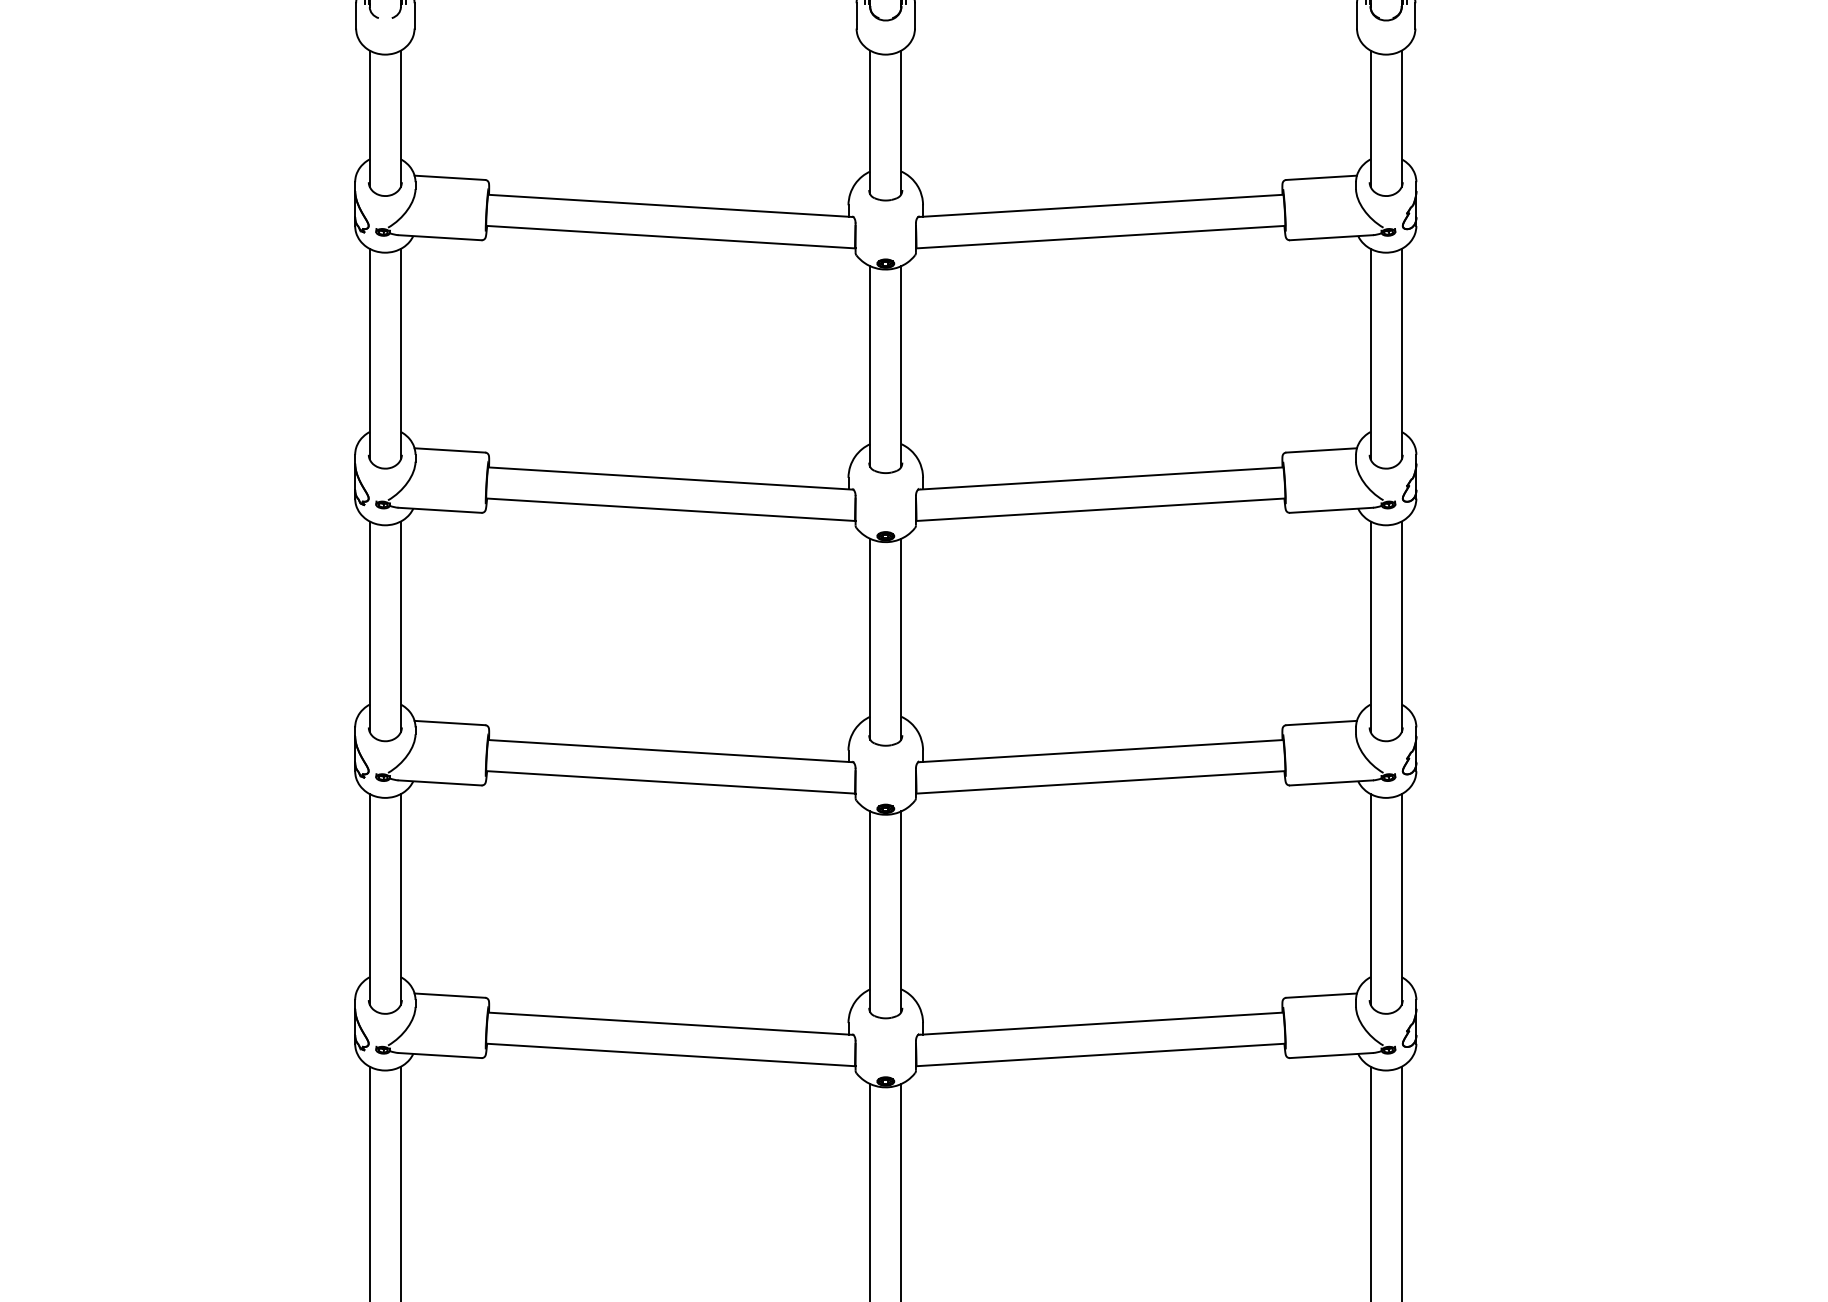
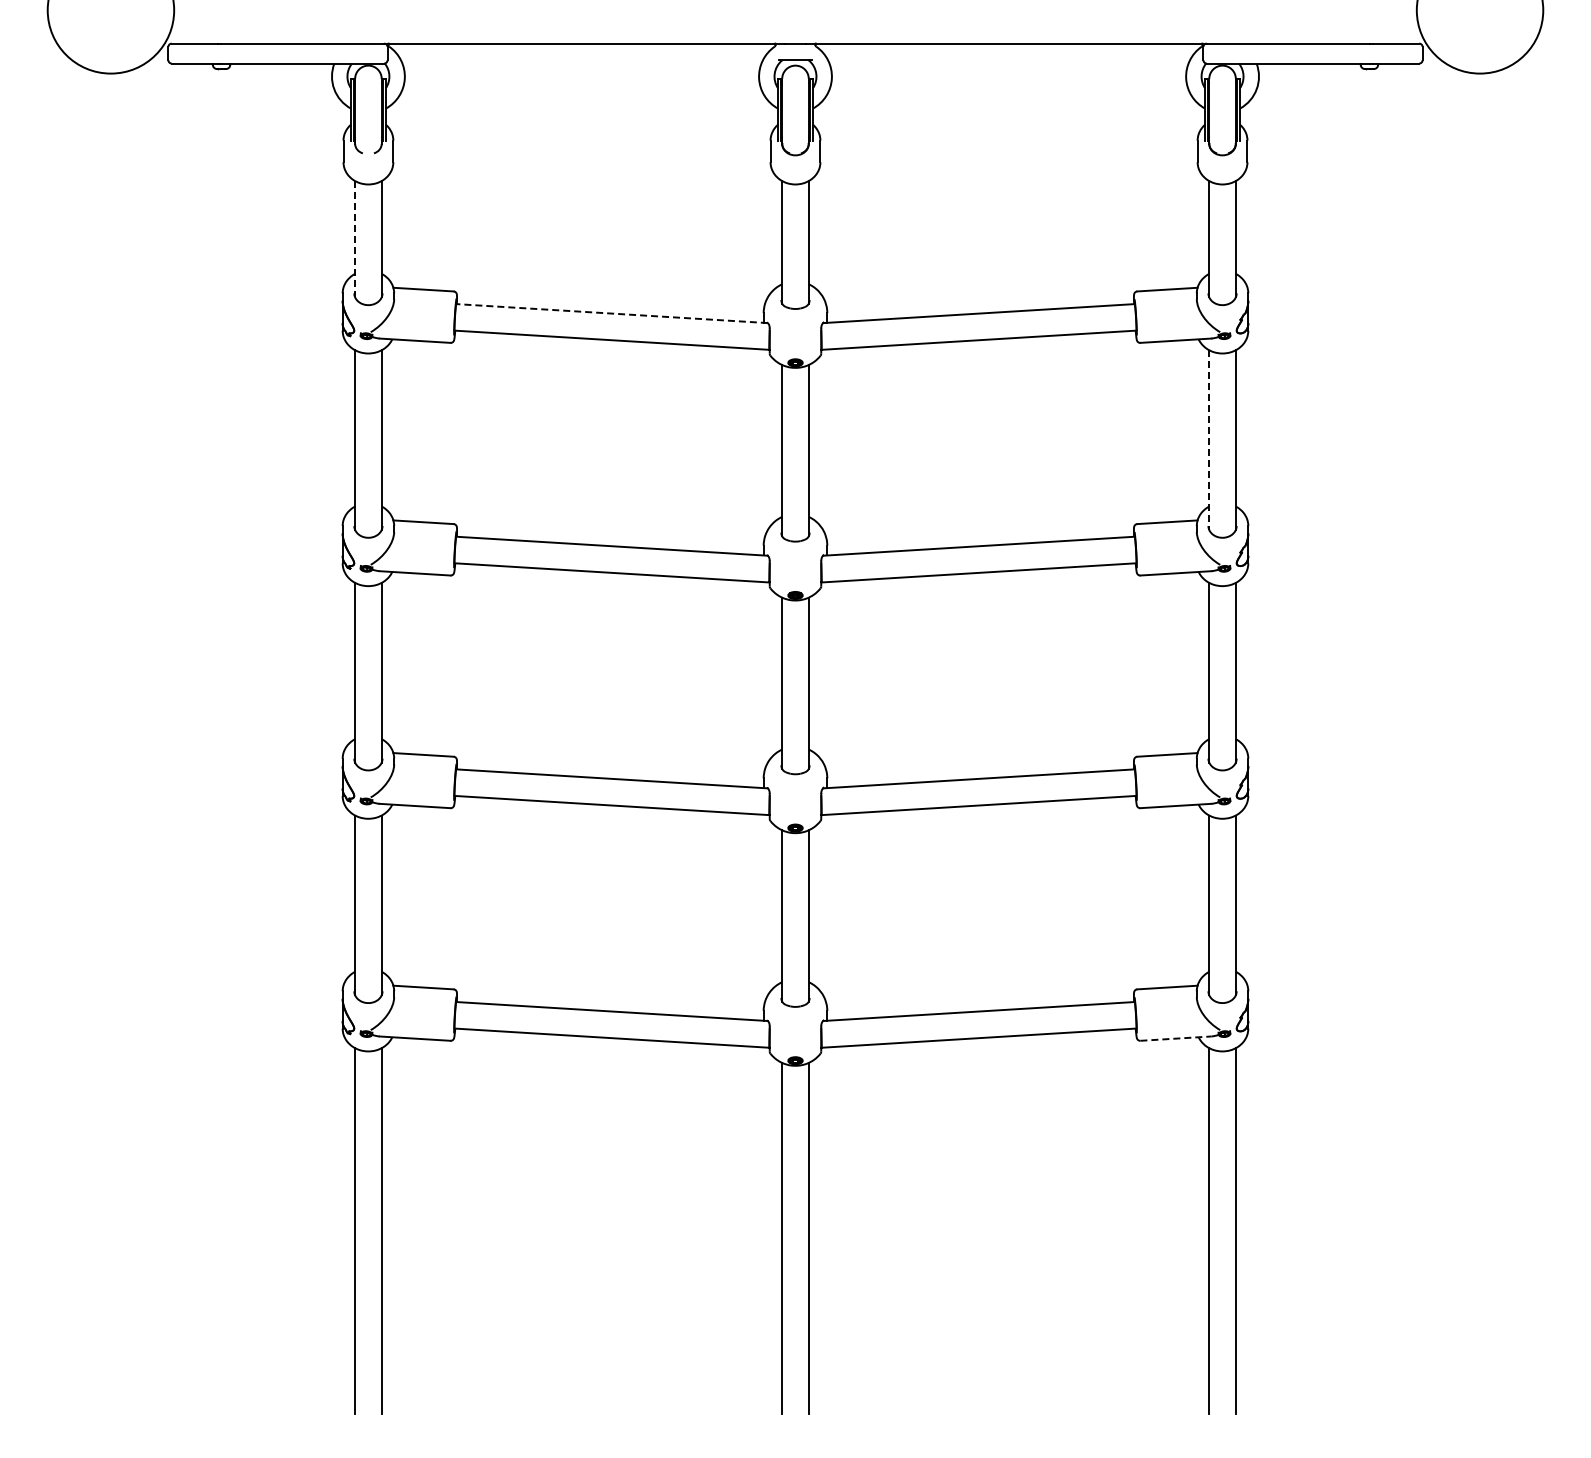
line: (370, 119) -> (355, 239), solid -> dashed
line: (670, 205) -> (611, 313), solid -> dashed
line: (1370, 354) -> (1209, 440), solid -> dashed
line: (1331, 1055) -> (1175, 1038), solid -> dashed

